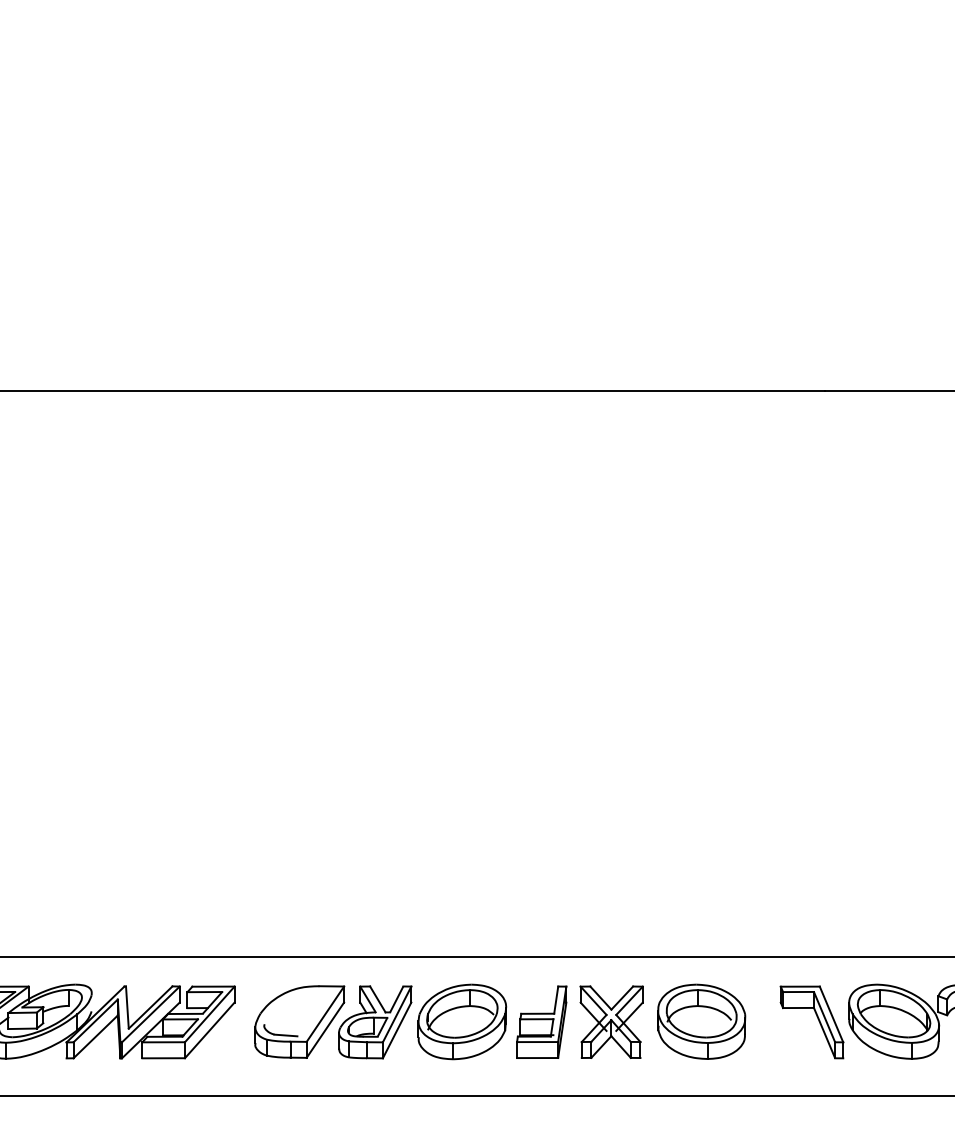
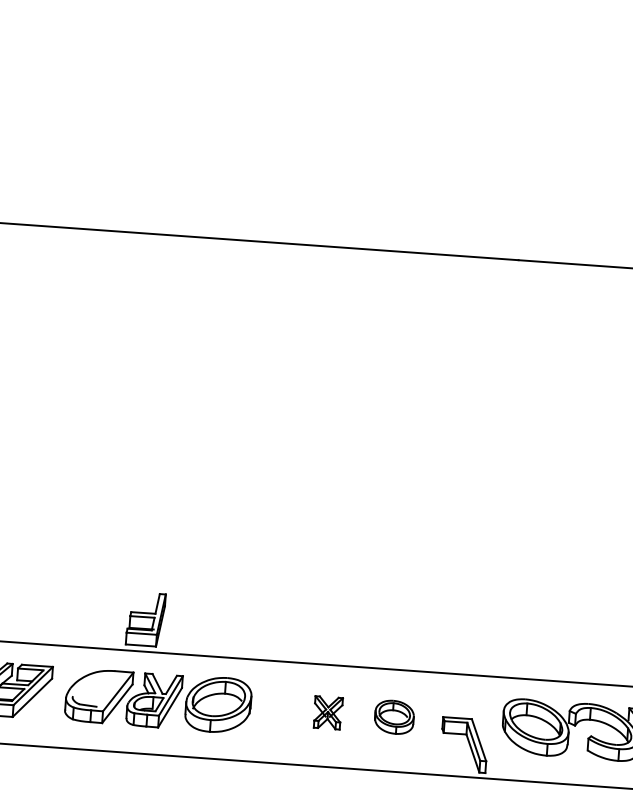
part: (817, 1019) -> (468, 743), moved
part: (541, 1021) -> (145, 618), moved
part: (611, 1021) -> (328, 712), size x0.6
part: (701, 1021) -> (394, 717), size x0.6

